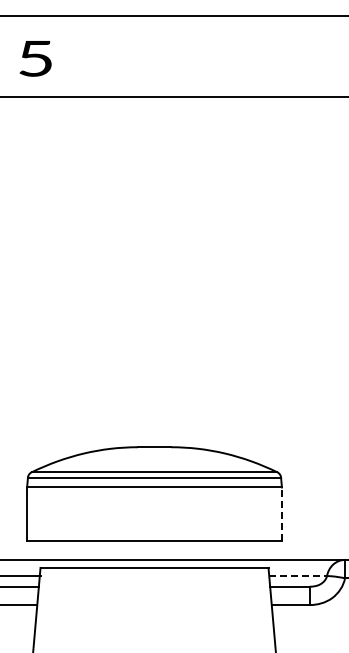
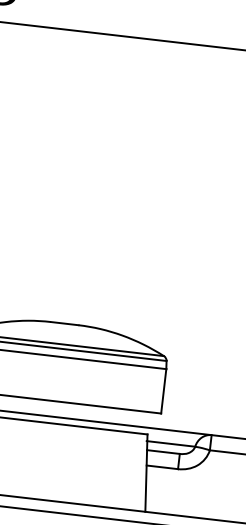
line: (281, 514) -> (163, 391), dashed -> solid
line: (298, 575) -> (171, 443), dashed -> solid

